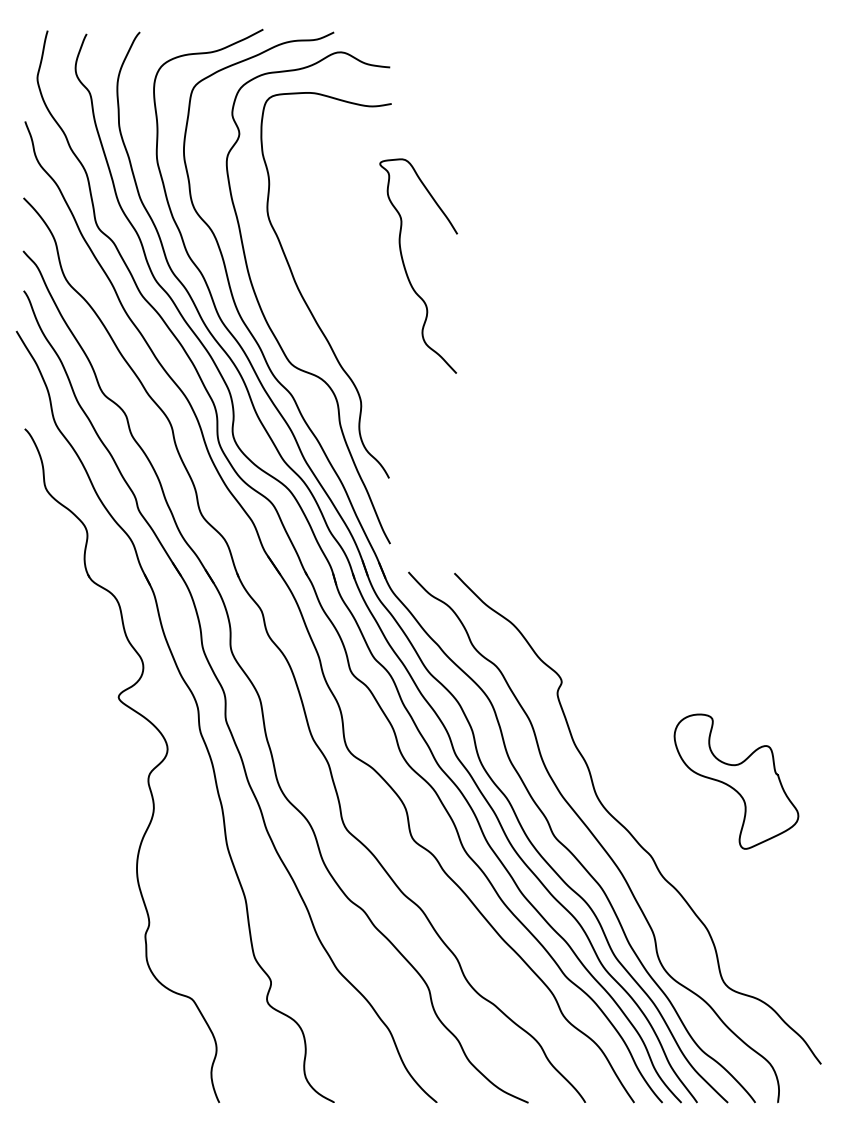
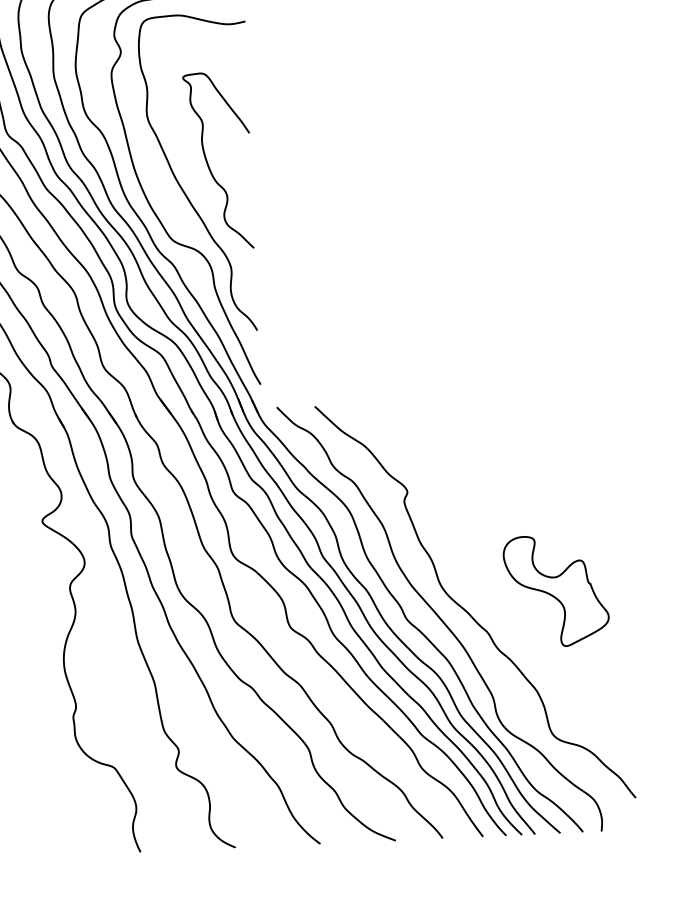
curve: (406, 269) -> (208, 164), moved
part: (736, 781) -> (556, 590), moved

